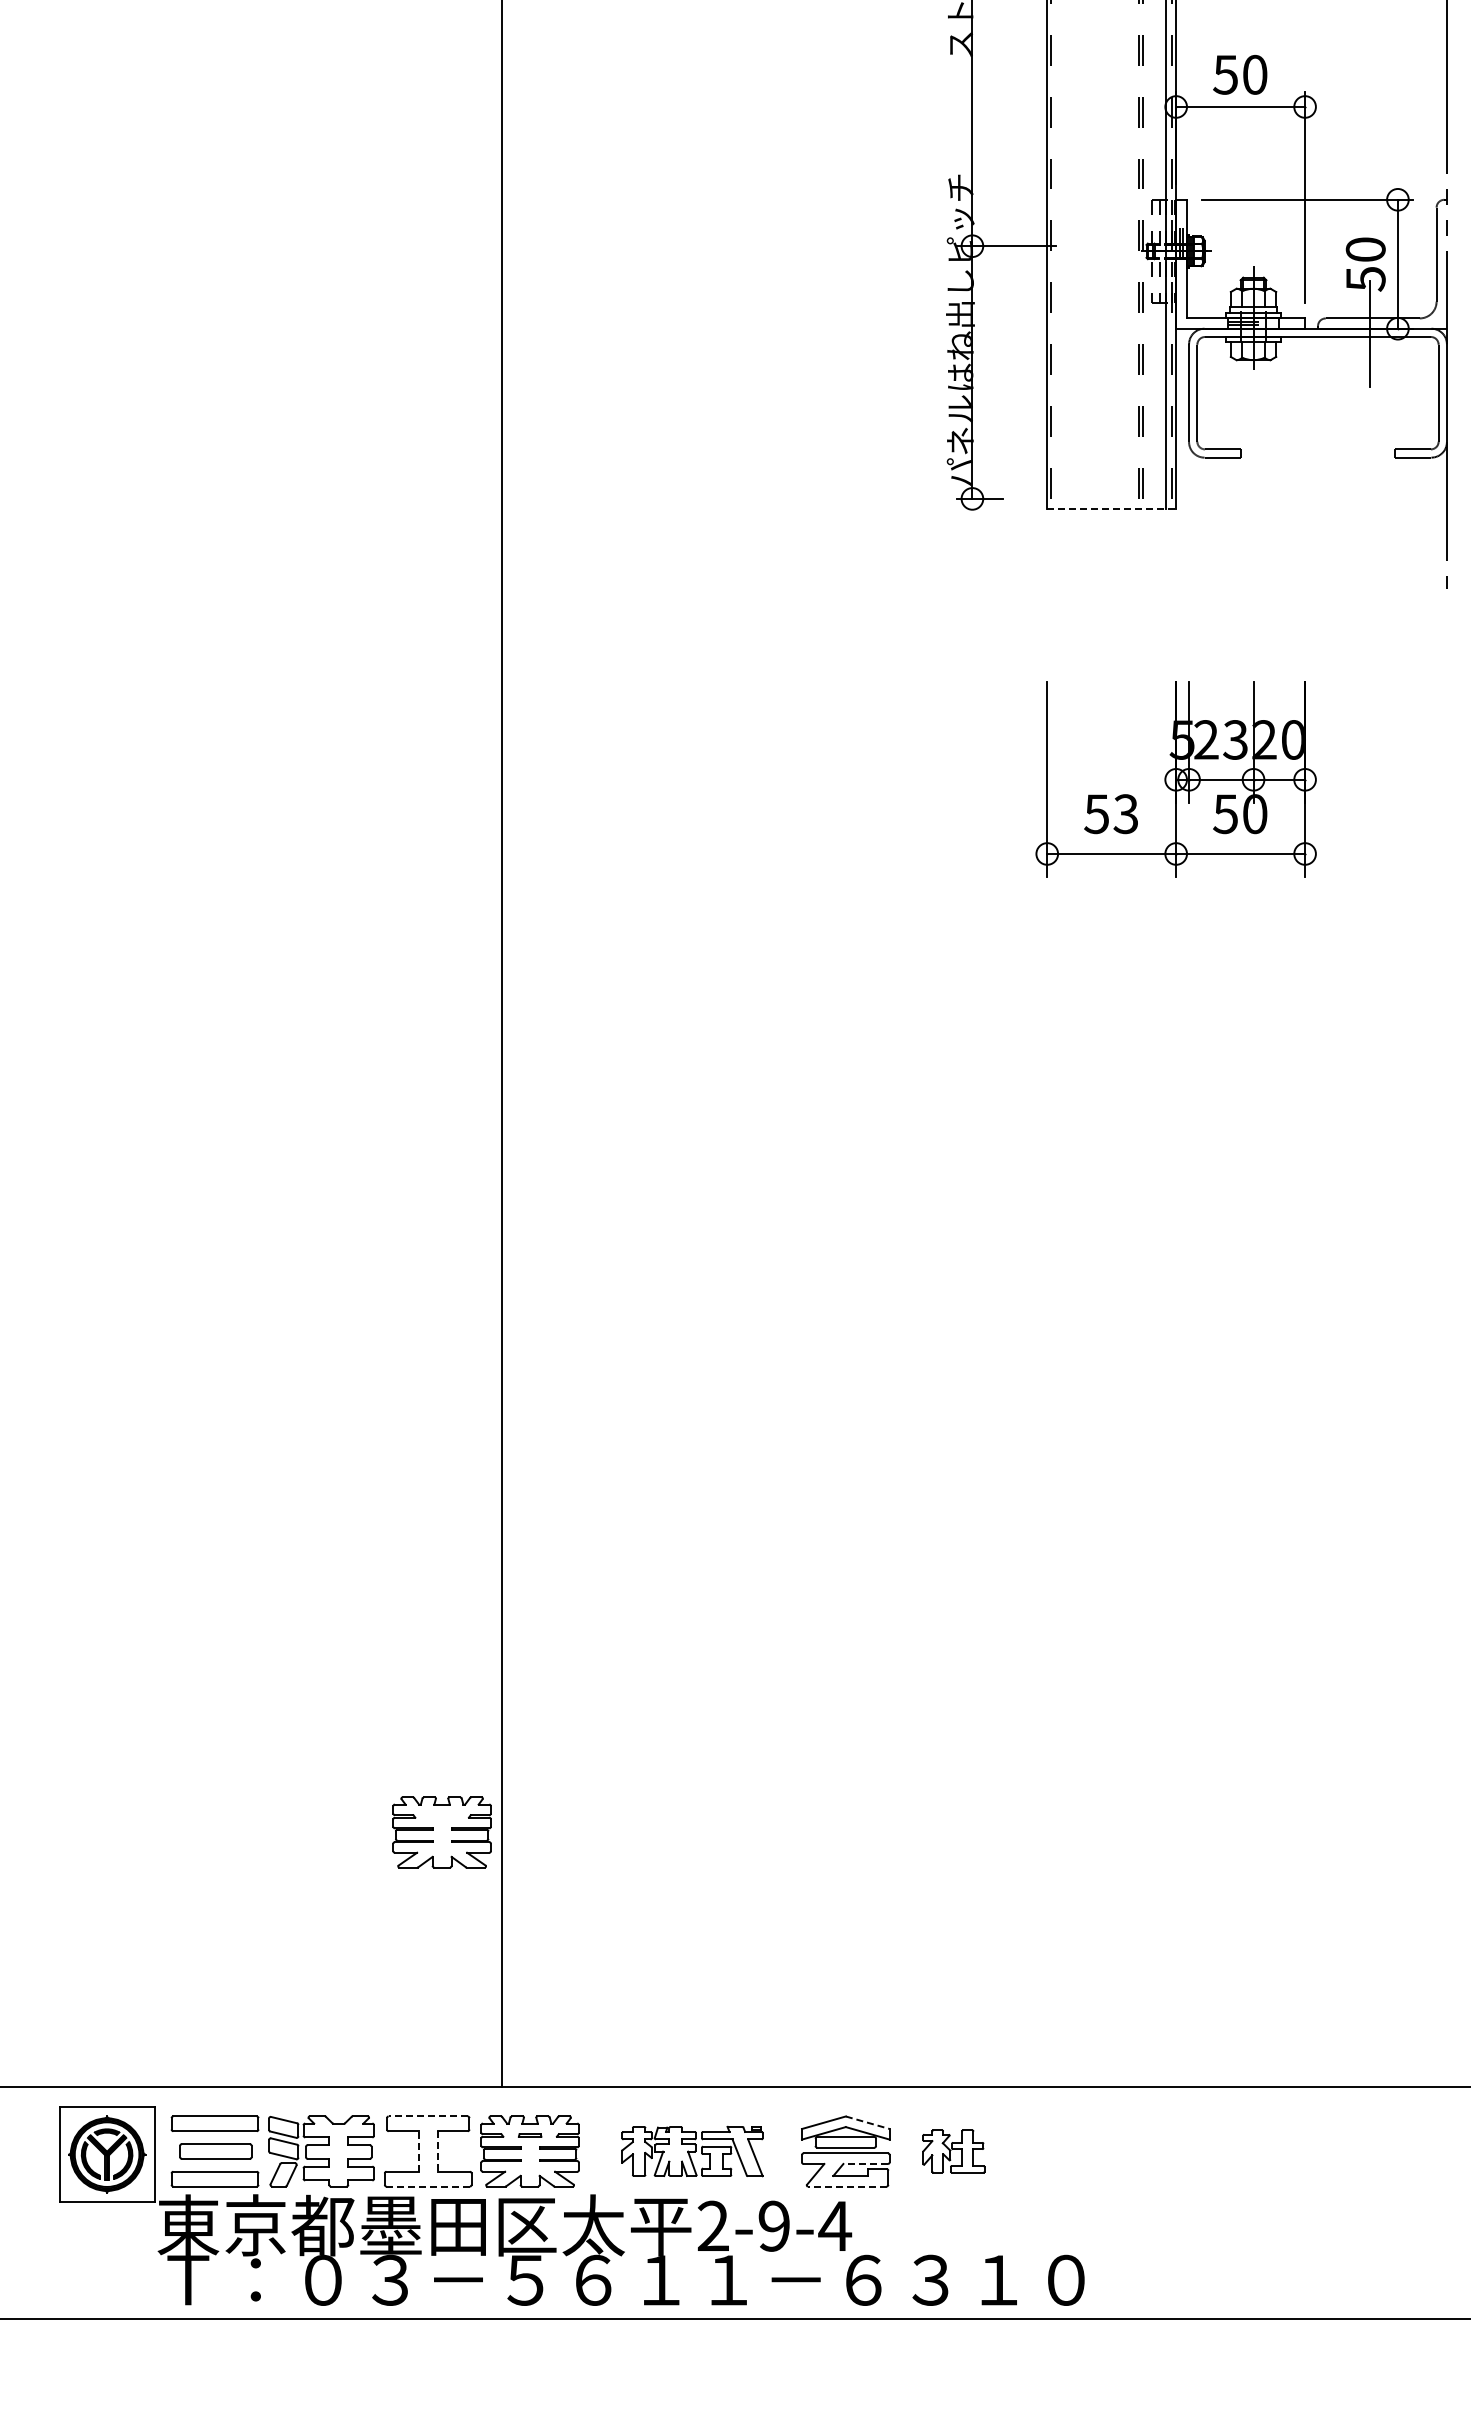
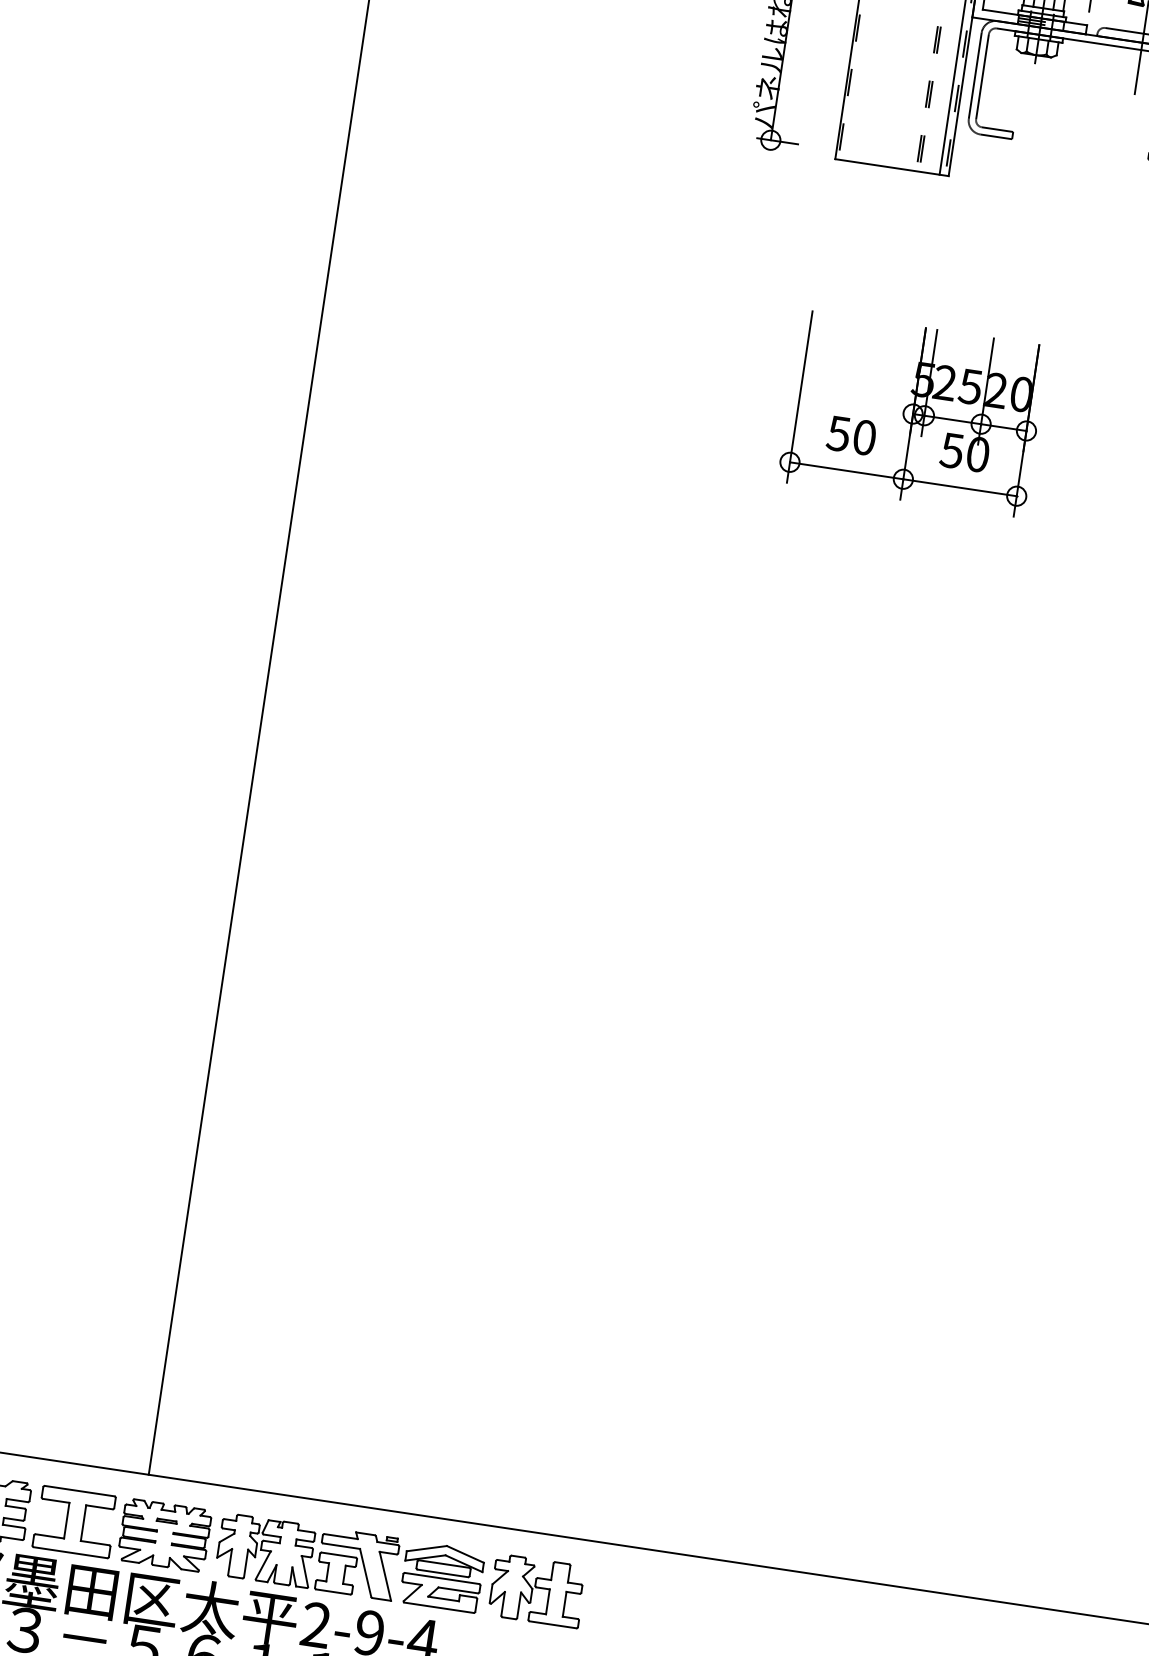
line: (1112, 509) -> (892, 167), dashed -> solid
text: (1235, 739) -> (970, 386), 23 -> 25
text: (1125, 814) -> (863, 437), 53 -> 50
part: (441, 1832) -> (128, 1243), removed
line: (428, 2116) -> (79, 1491), dashed -> solid
line: (867, 2122) -> (465, 1554), dashed -> solid
line: (418, 2151) -> (66, 1520), dashed -> solid
line: (437, 2151) -> (83, 1523), dashed -> solid
part: (692, 2151) -> (307, 1556), size x1.43
part: (953, 2151) -> (537, 1590), size x1.67
line: (865, 2164) -> (457, 1590), dashed -> solid
line: (428, 2186) -> (70, 1552), dashed -> solid
line: (846, 2186) -> (438, 1607), dashed -> solid

